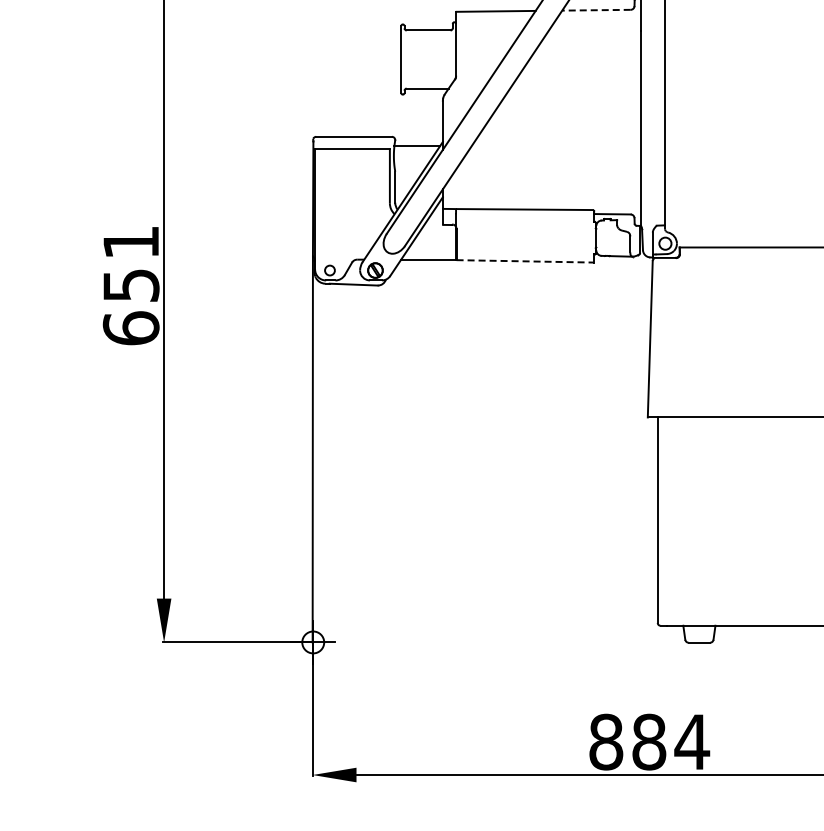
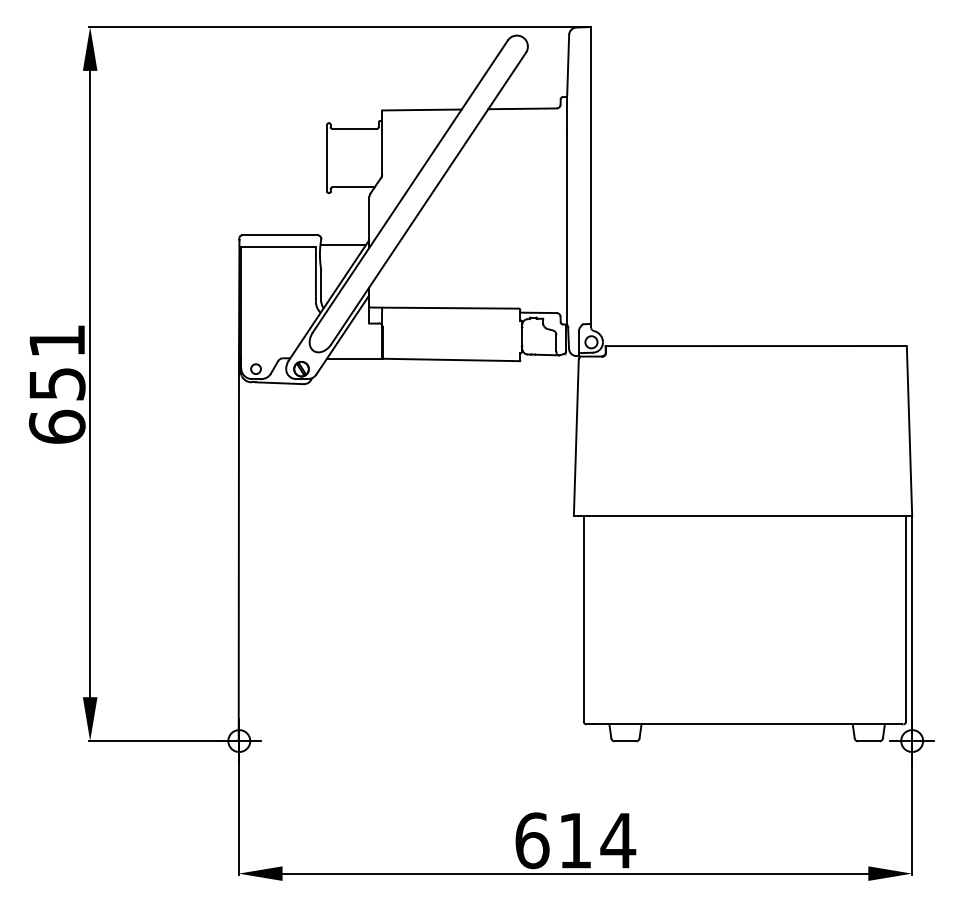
line: (596, 9) -> (522, 108), dashed -> solid
line: (525, 260) -> (451, 359), dashed -> solid
text: (627, 741) -> (553, 840), 884 -> 614

